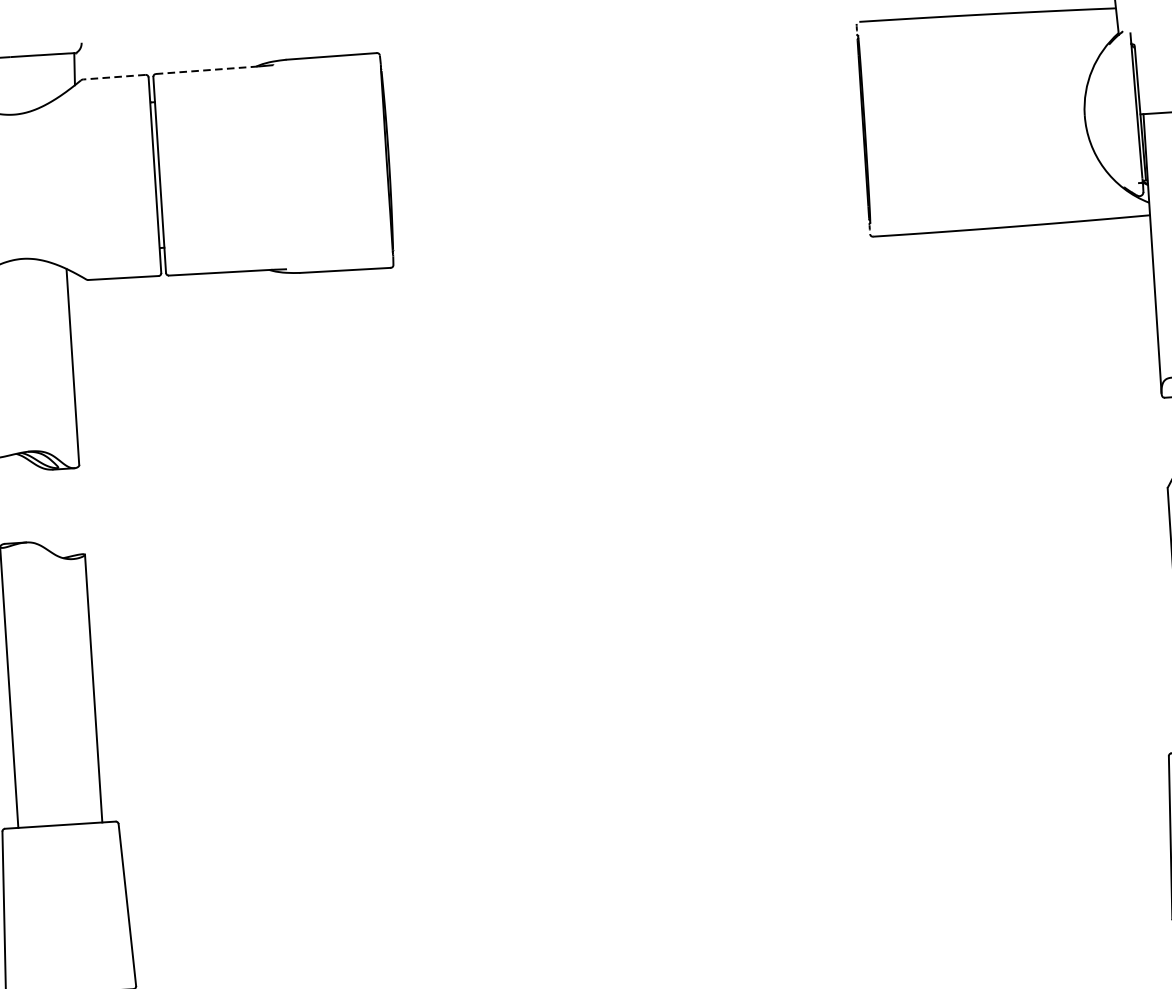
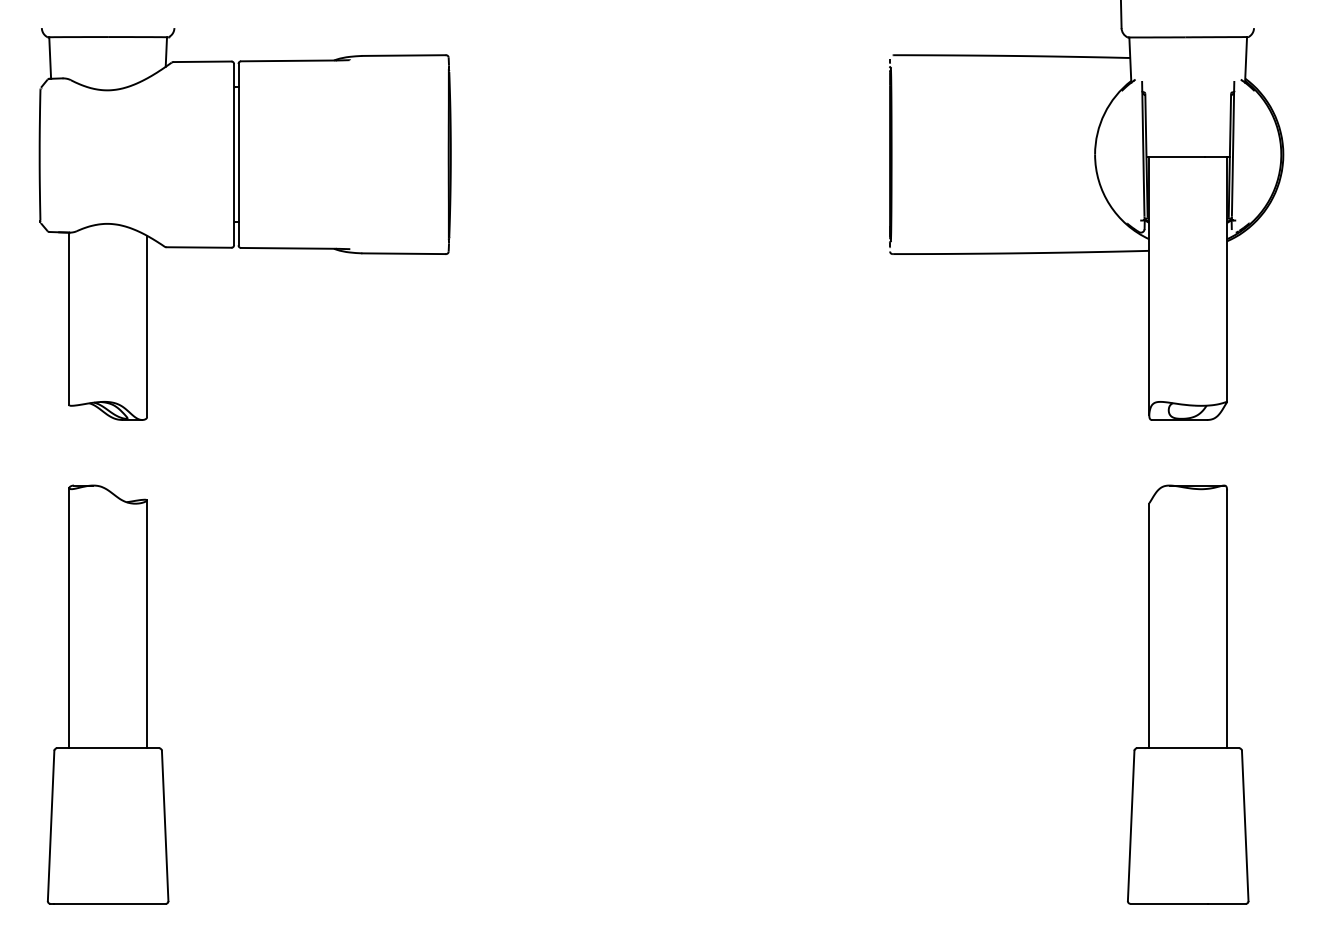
line: (206, 69) -> (287, 60), dashed -> solid
line: (114, 76) -> (202, 61), dashed -> solid

